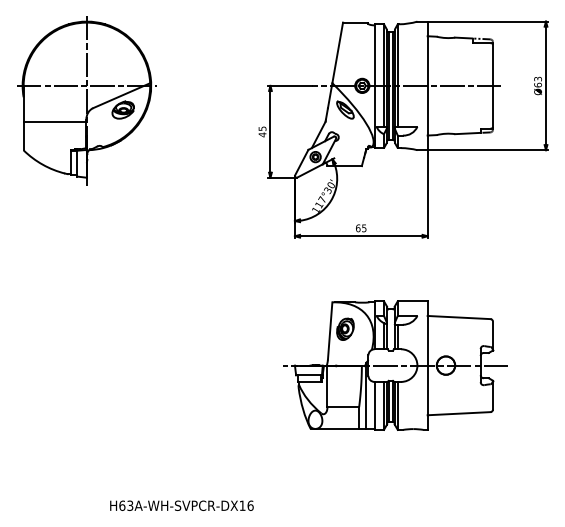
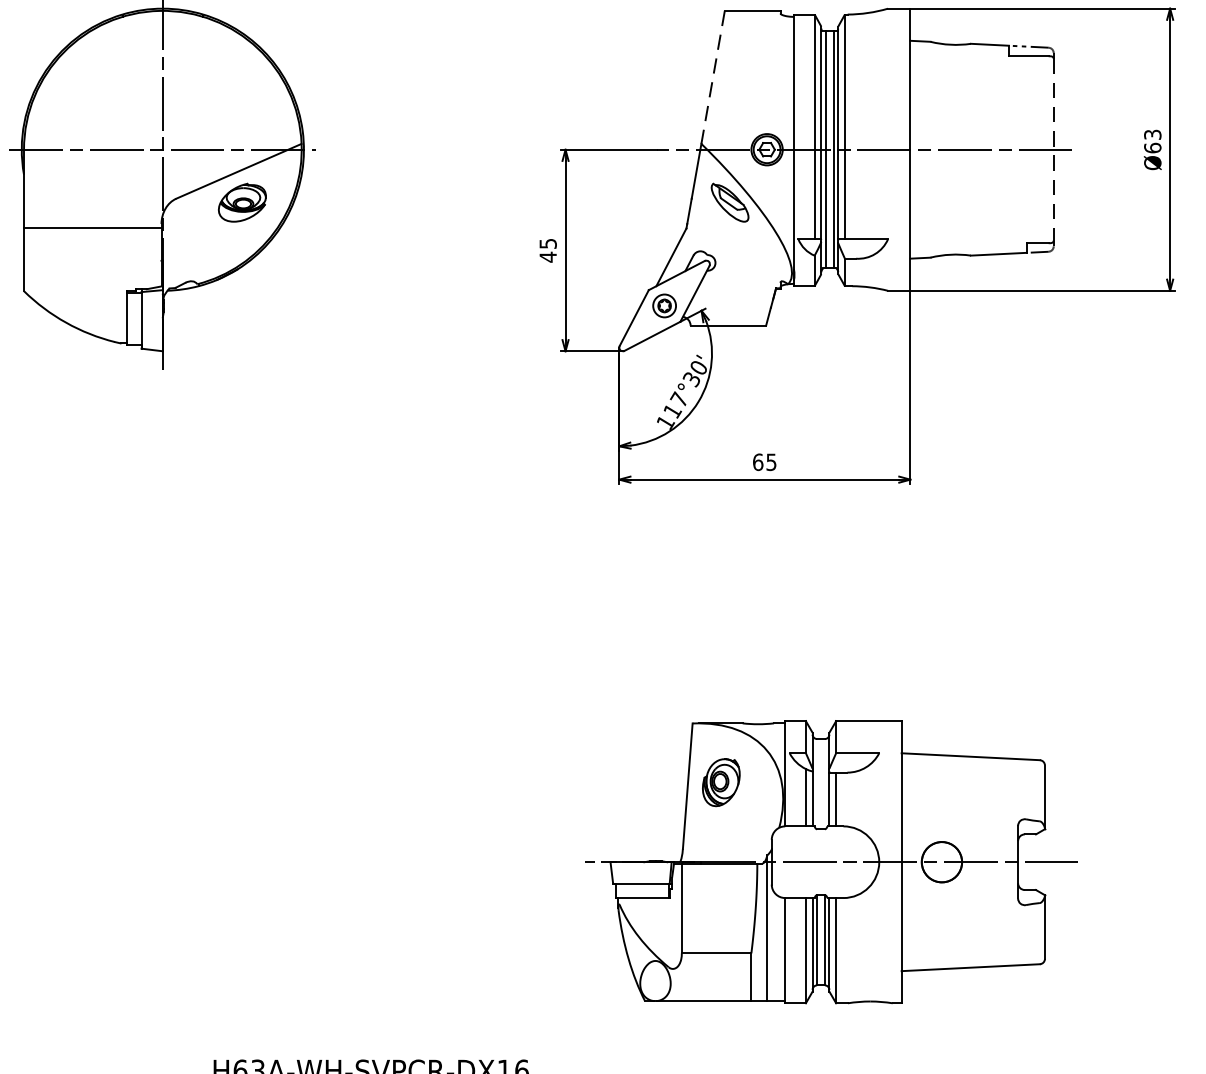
line: (337, 52) -> (712, 76), solid -> dashed
line: (492, 86) -> (1052, 151), solid -> dashed
part: (395, 365) -> (831, 861), moved

